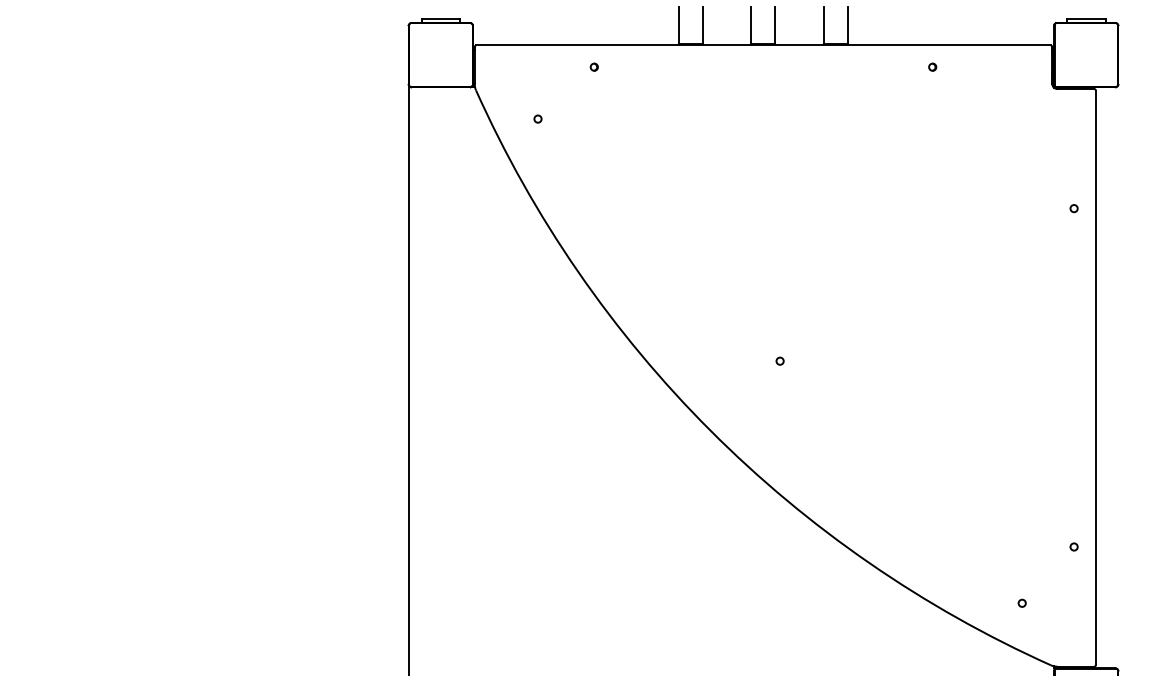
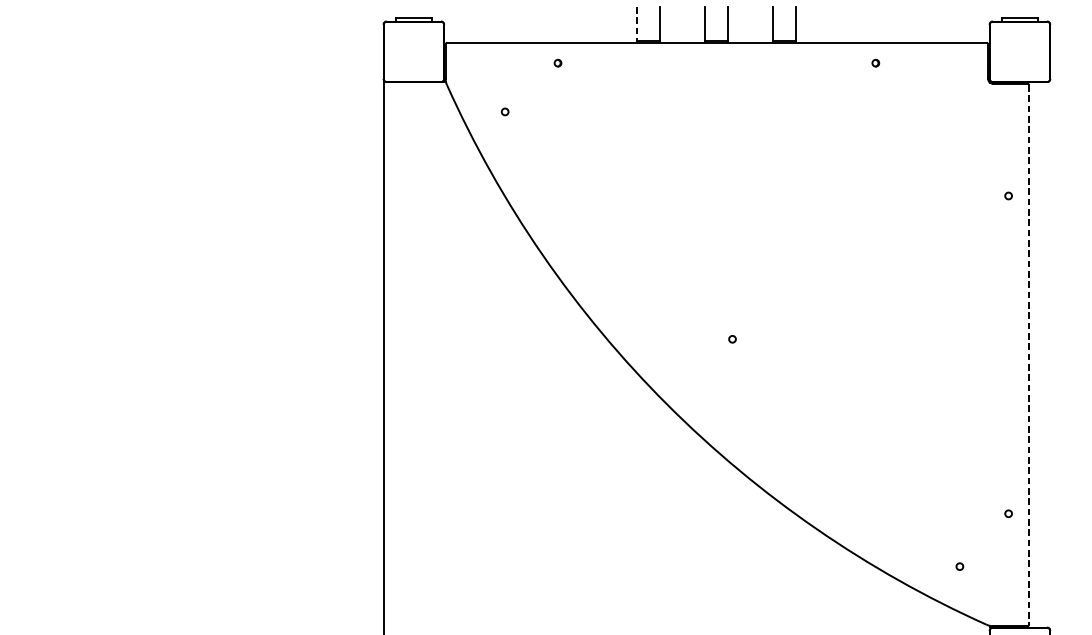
line: (678, 26) -> (637, 24), solid -> dashed
line: (1095, 378) -> (1028, 355), solid -> dashed

